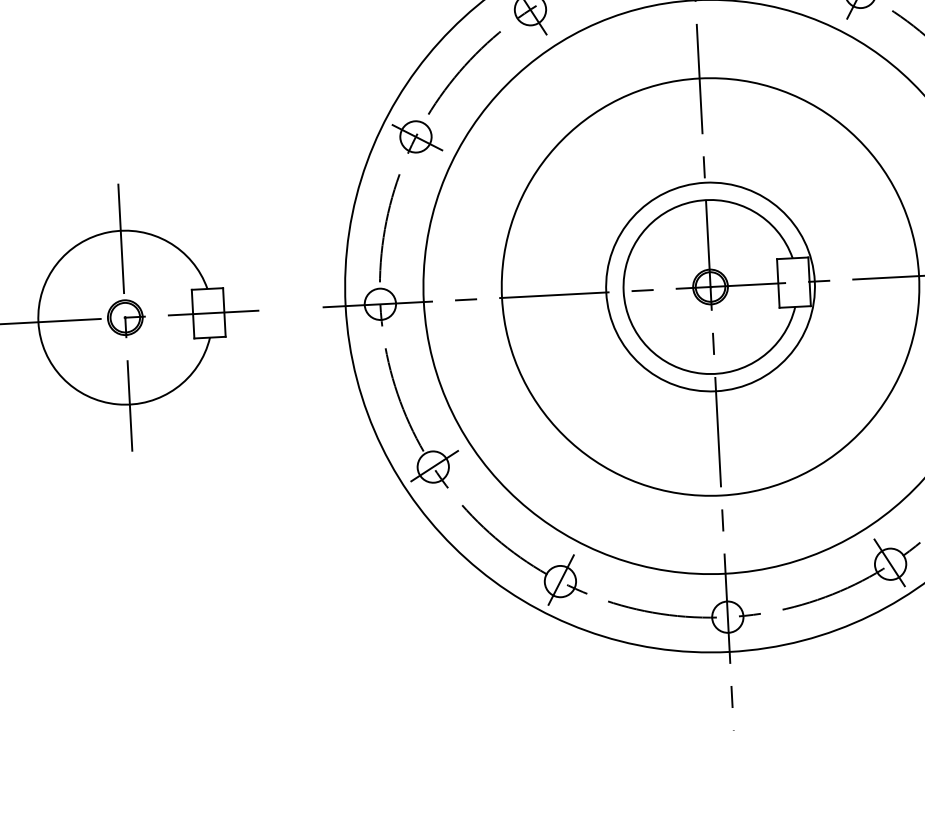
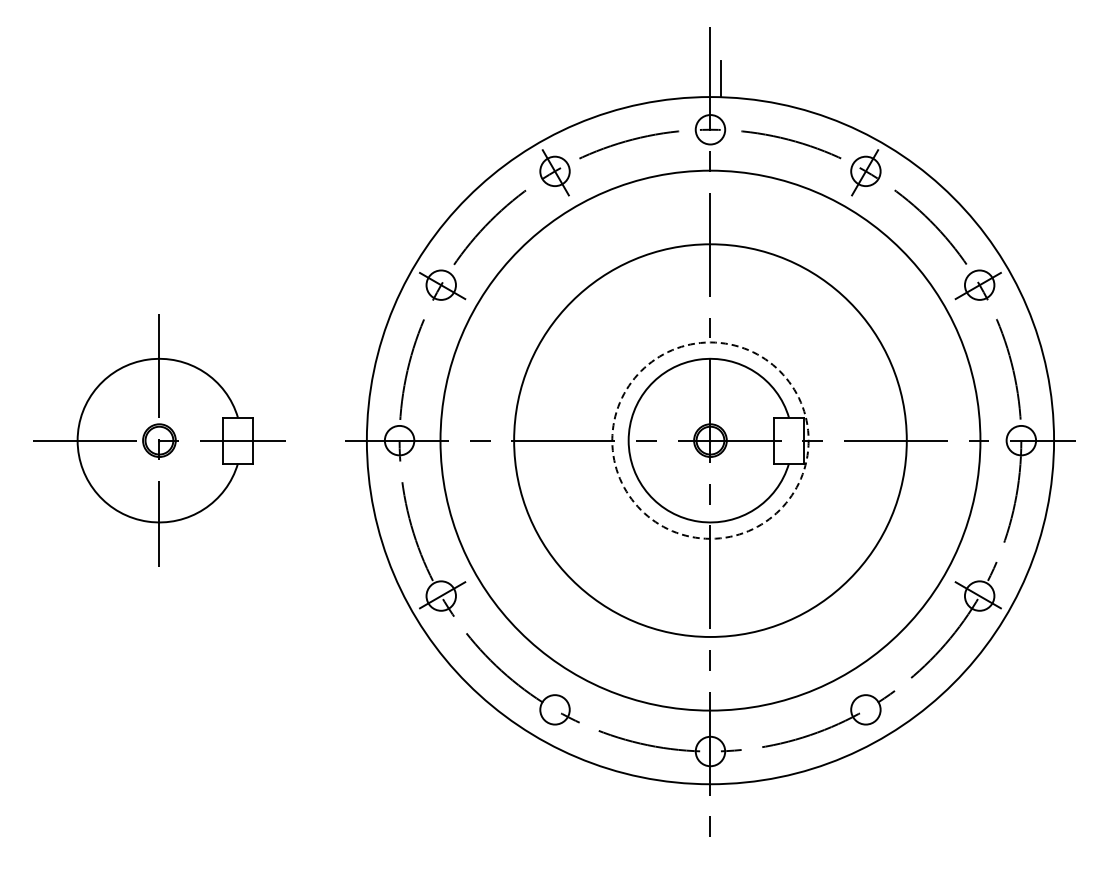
circle: (710, 286) -> (710, 440), solid -> dashed
line: (889, 562) -> (864, 708), removed
line: (560, 580) -> (555, 708), removed

